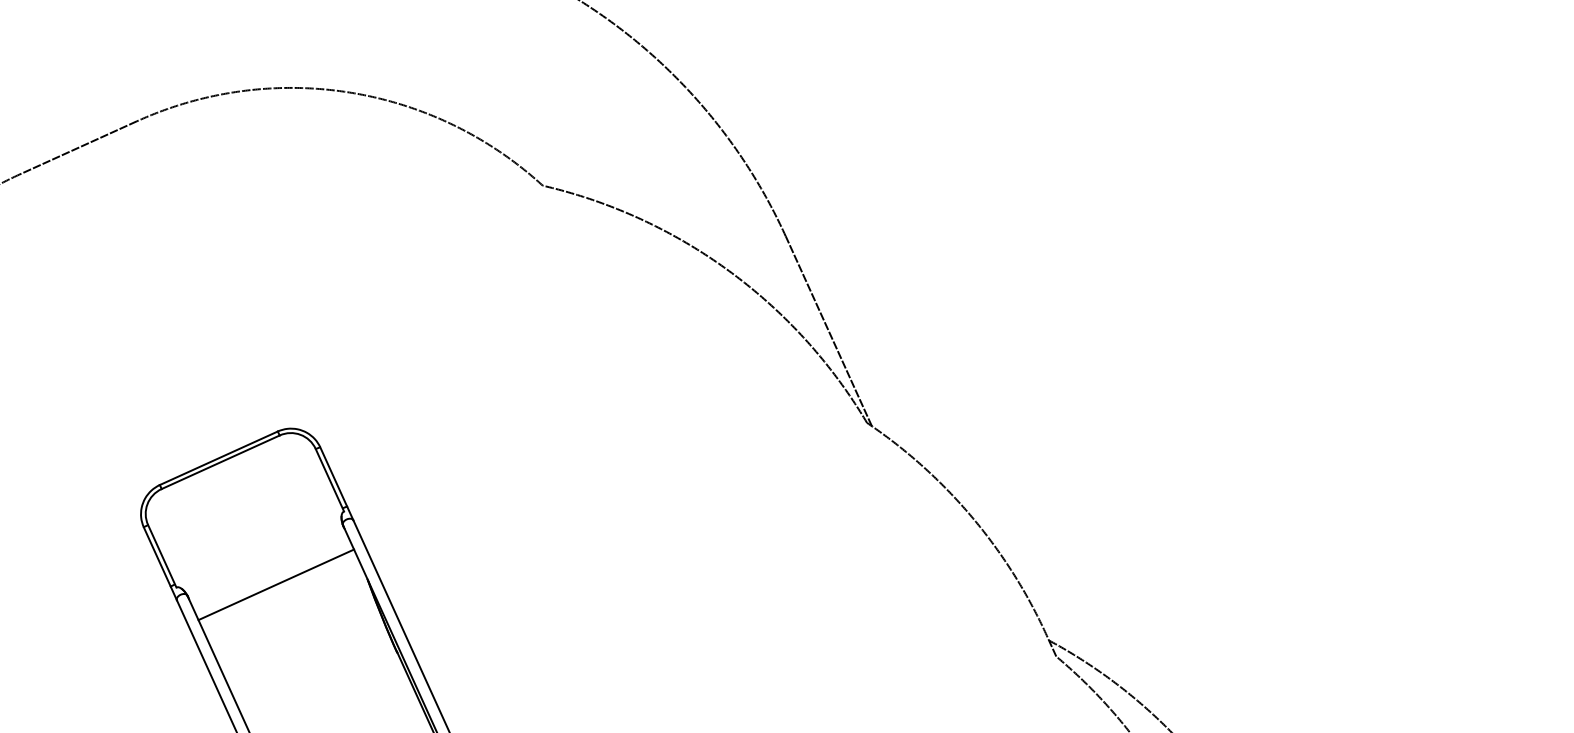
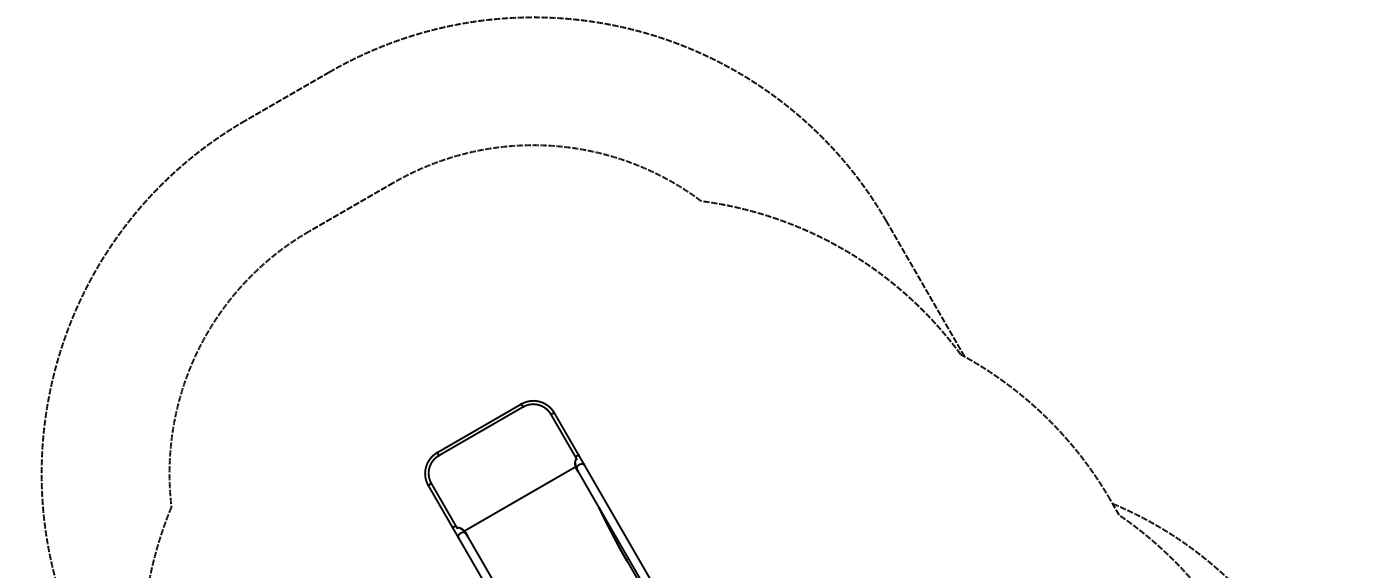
line: (275, 584) -> (519, 498), moved

